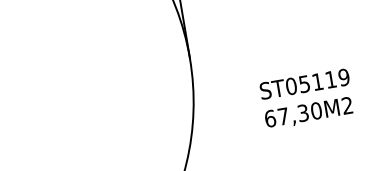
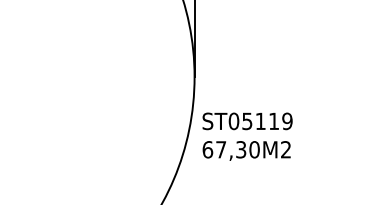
text: (307, 99) -> (247, 136), moved

